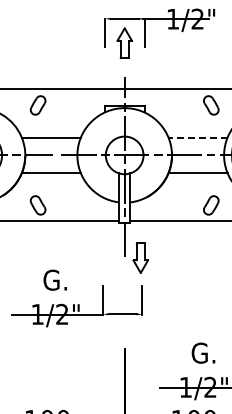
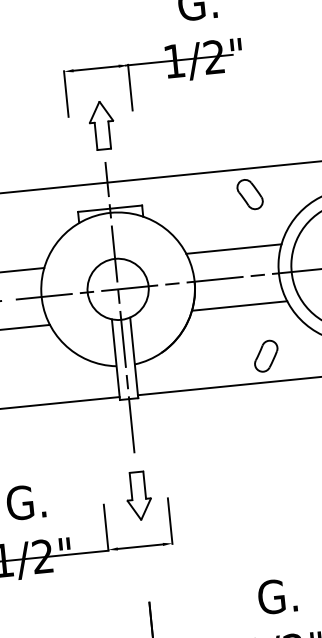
part: (124, 42) -> (101, 124), moved
line: (197, 137) -> (232, 248), dashed -> solid
part: (140, 257) -> (138, 494), moved

